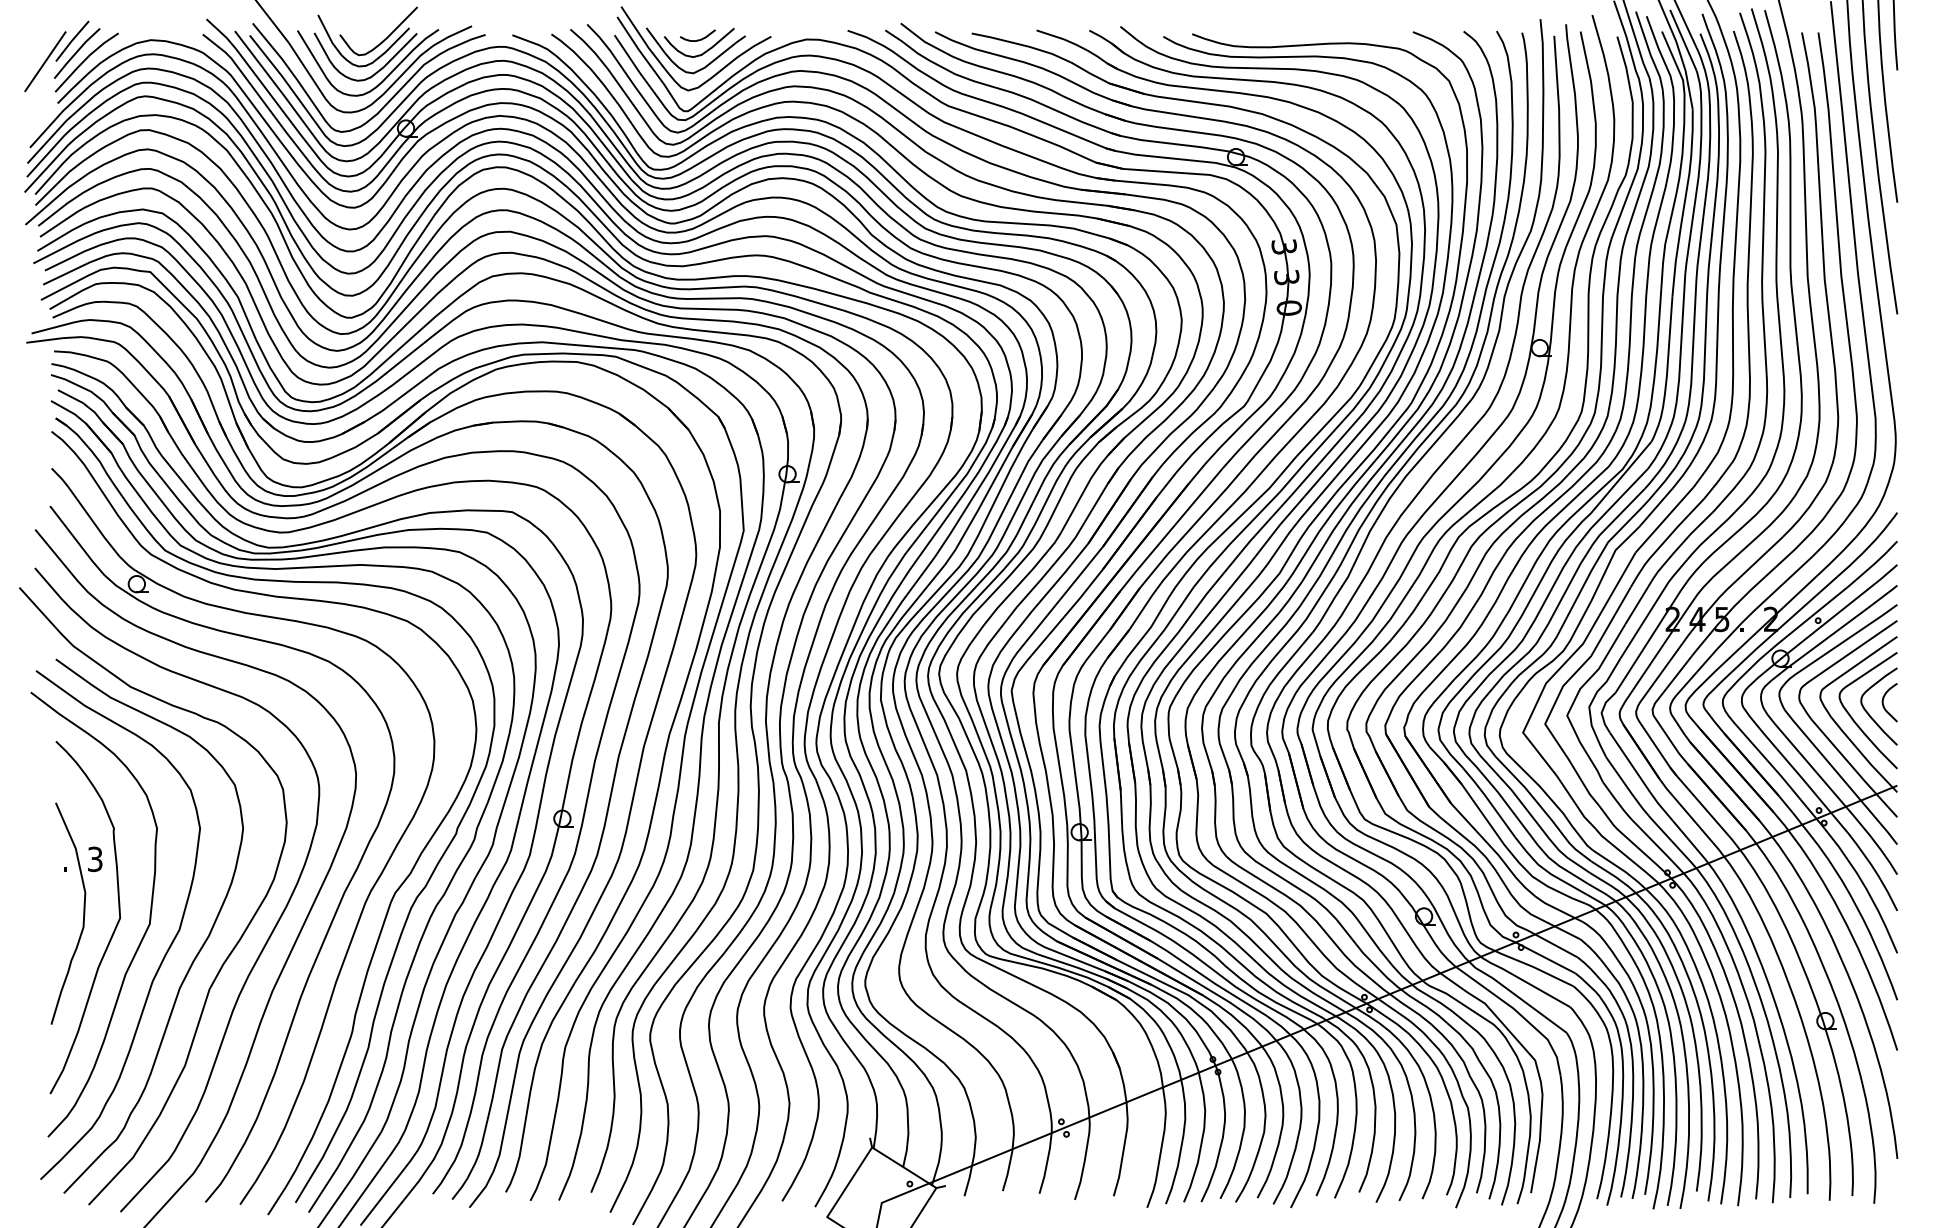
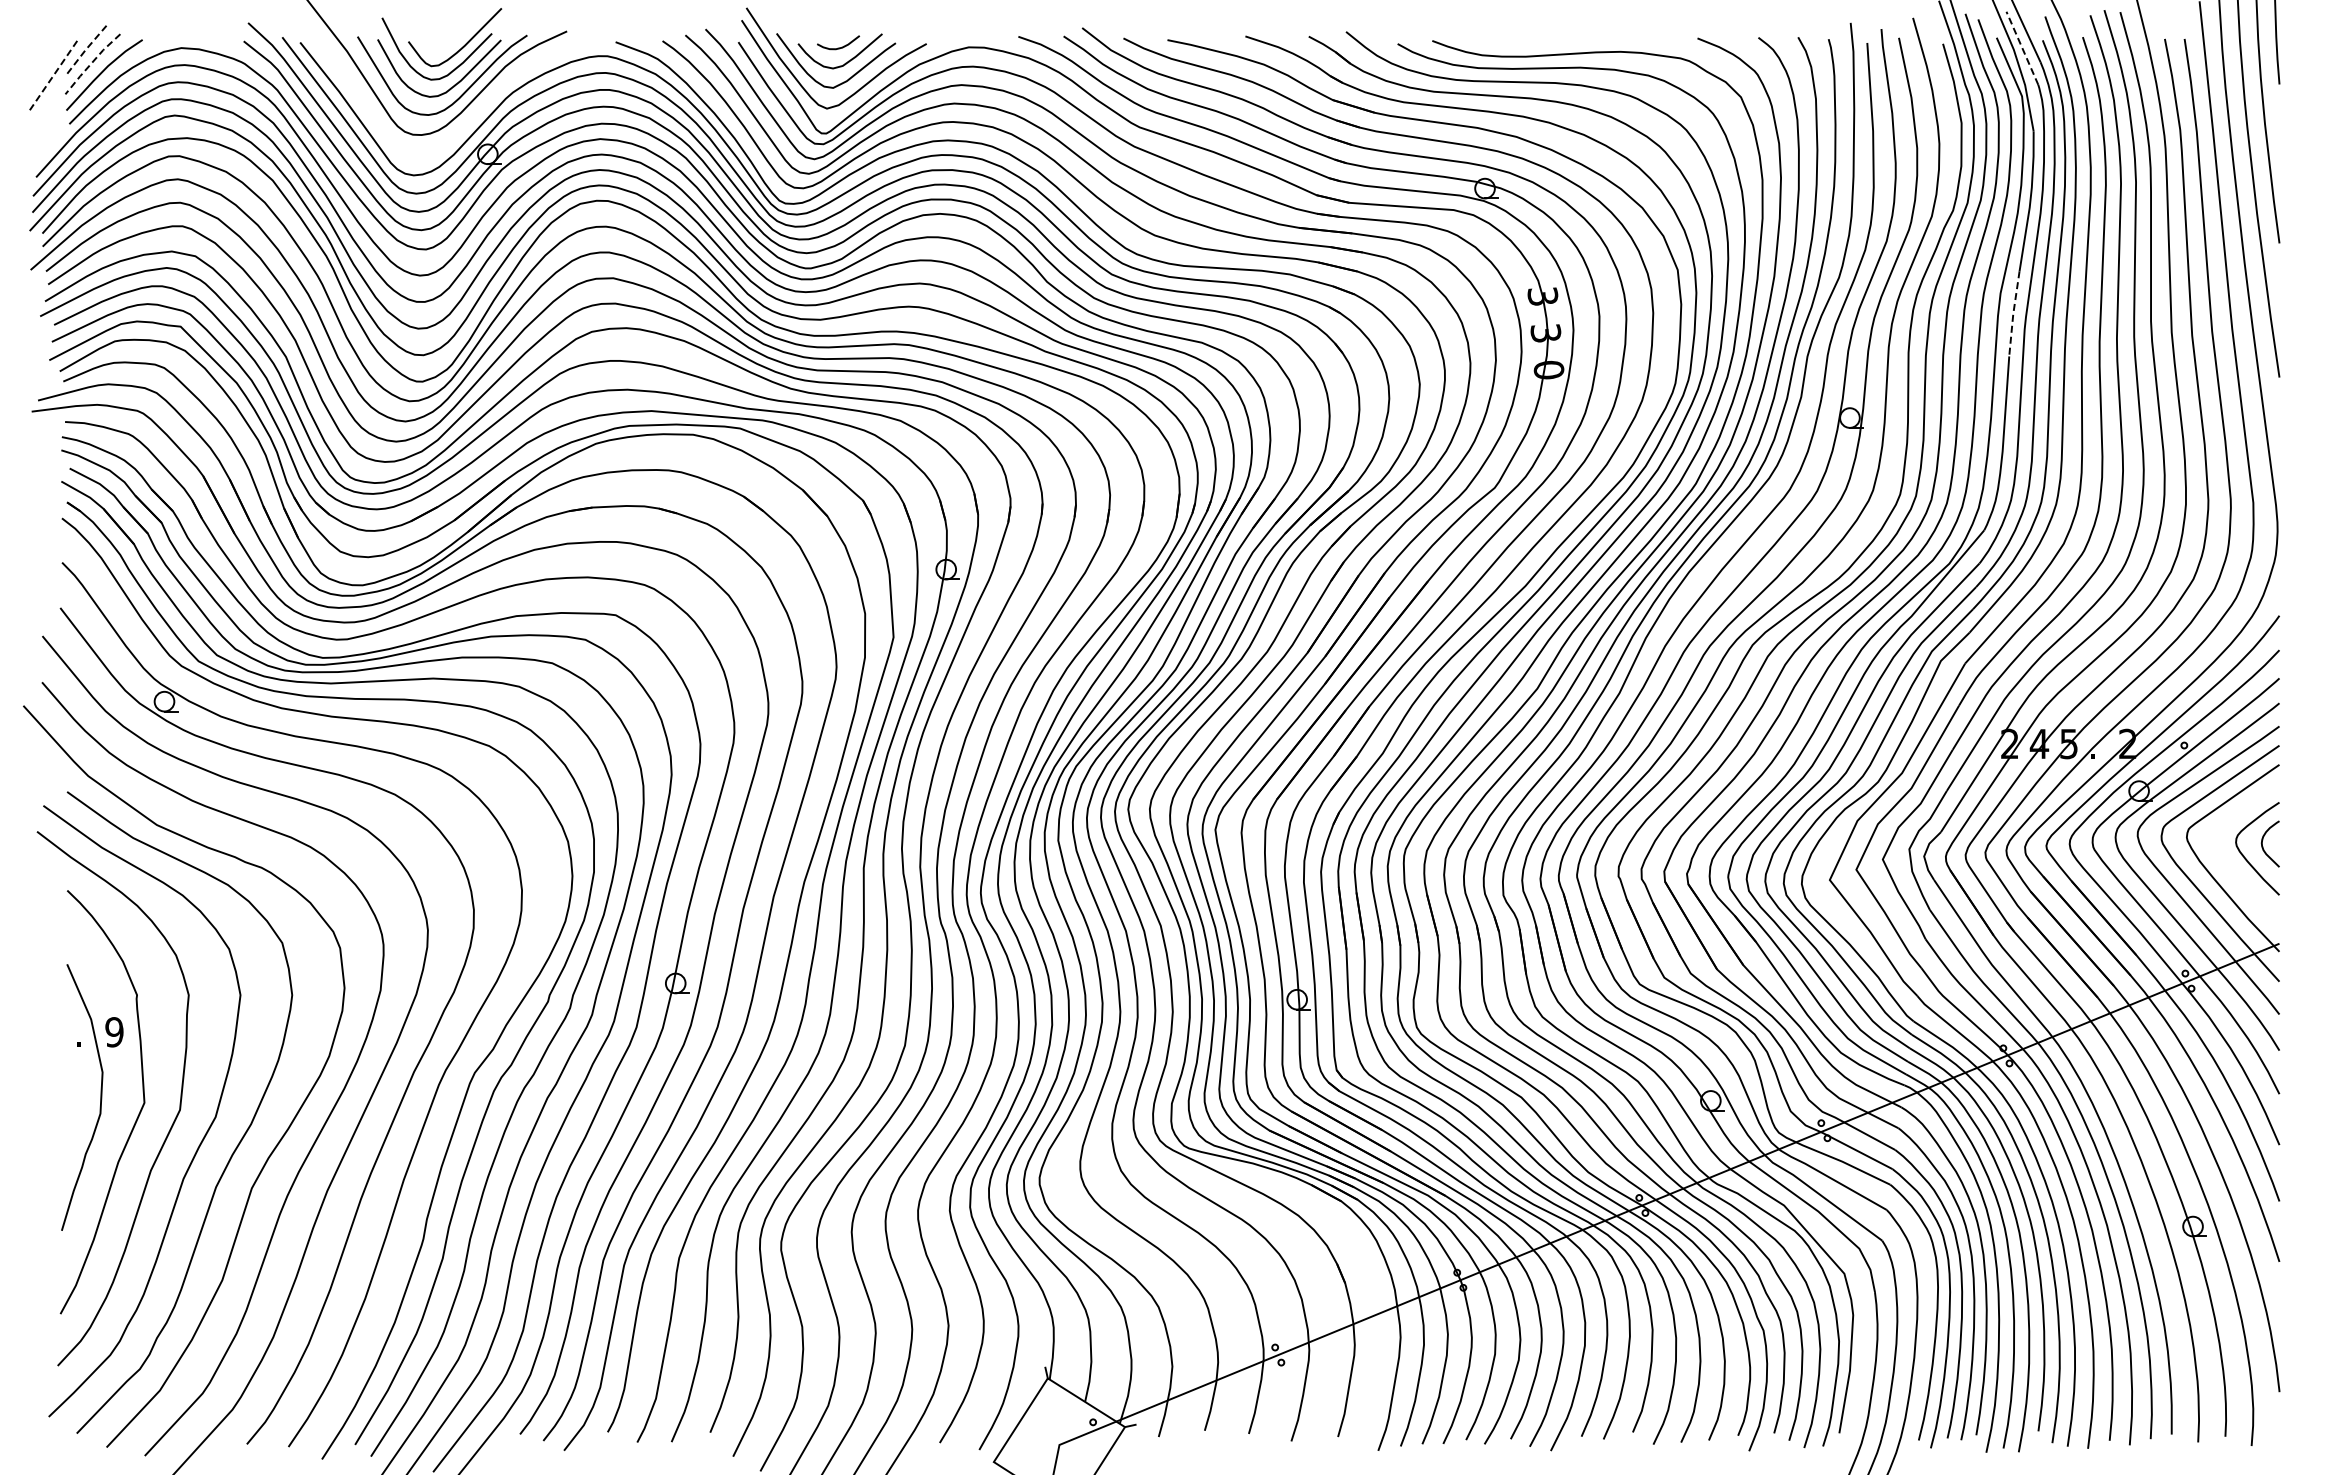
line: (1683, 40) -> (2022, 48), solid -> dashed
line: (71, 41) -> (86, 49), solid -> dashed
line: (76, 52) -> (91, 63), solid -> dashed
line: (45, 62) -> (54, 74), solid -> dashed
curve: (390, 98) -> (469, 118), removed
line: (1675, 261) -> (2013, 314), solid -> dashed
curve: (1854, 719) -> (2227, 864), removed
text: (95, 859) -> (114, 1032), 3 -> 9

